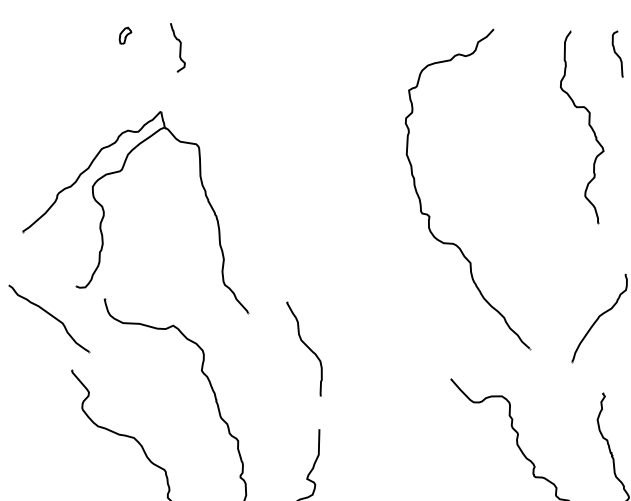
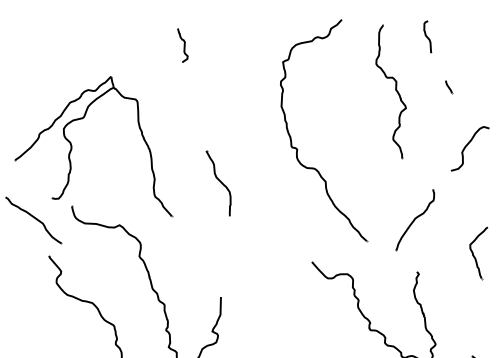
part: (125, 34) -> (86, 23), removed
curve: (178, 47) -> (183, 45), moved
part: (581, 127) -> (390, 91), moved
part: (304, 349) -> (218, 183), moved

